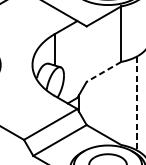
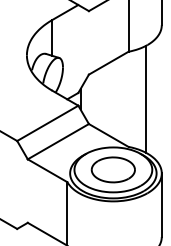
line: (103, 72) -> (108, 63), dashed -> solid
line: (136, 103) -> (146, 99), dashed -> solid

